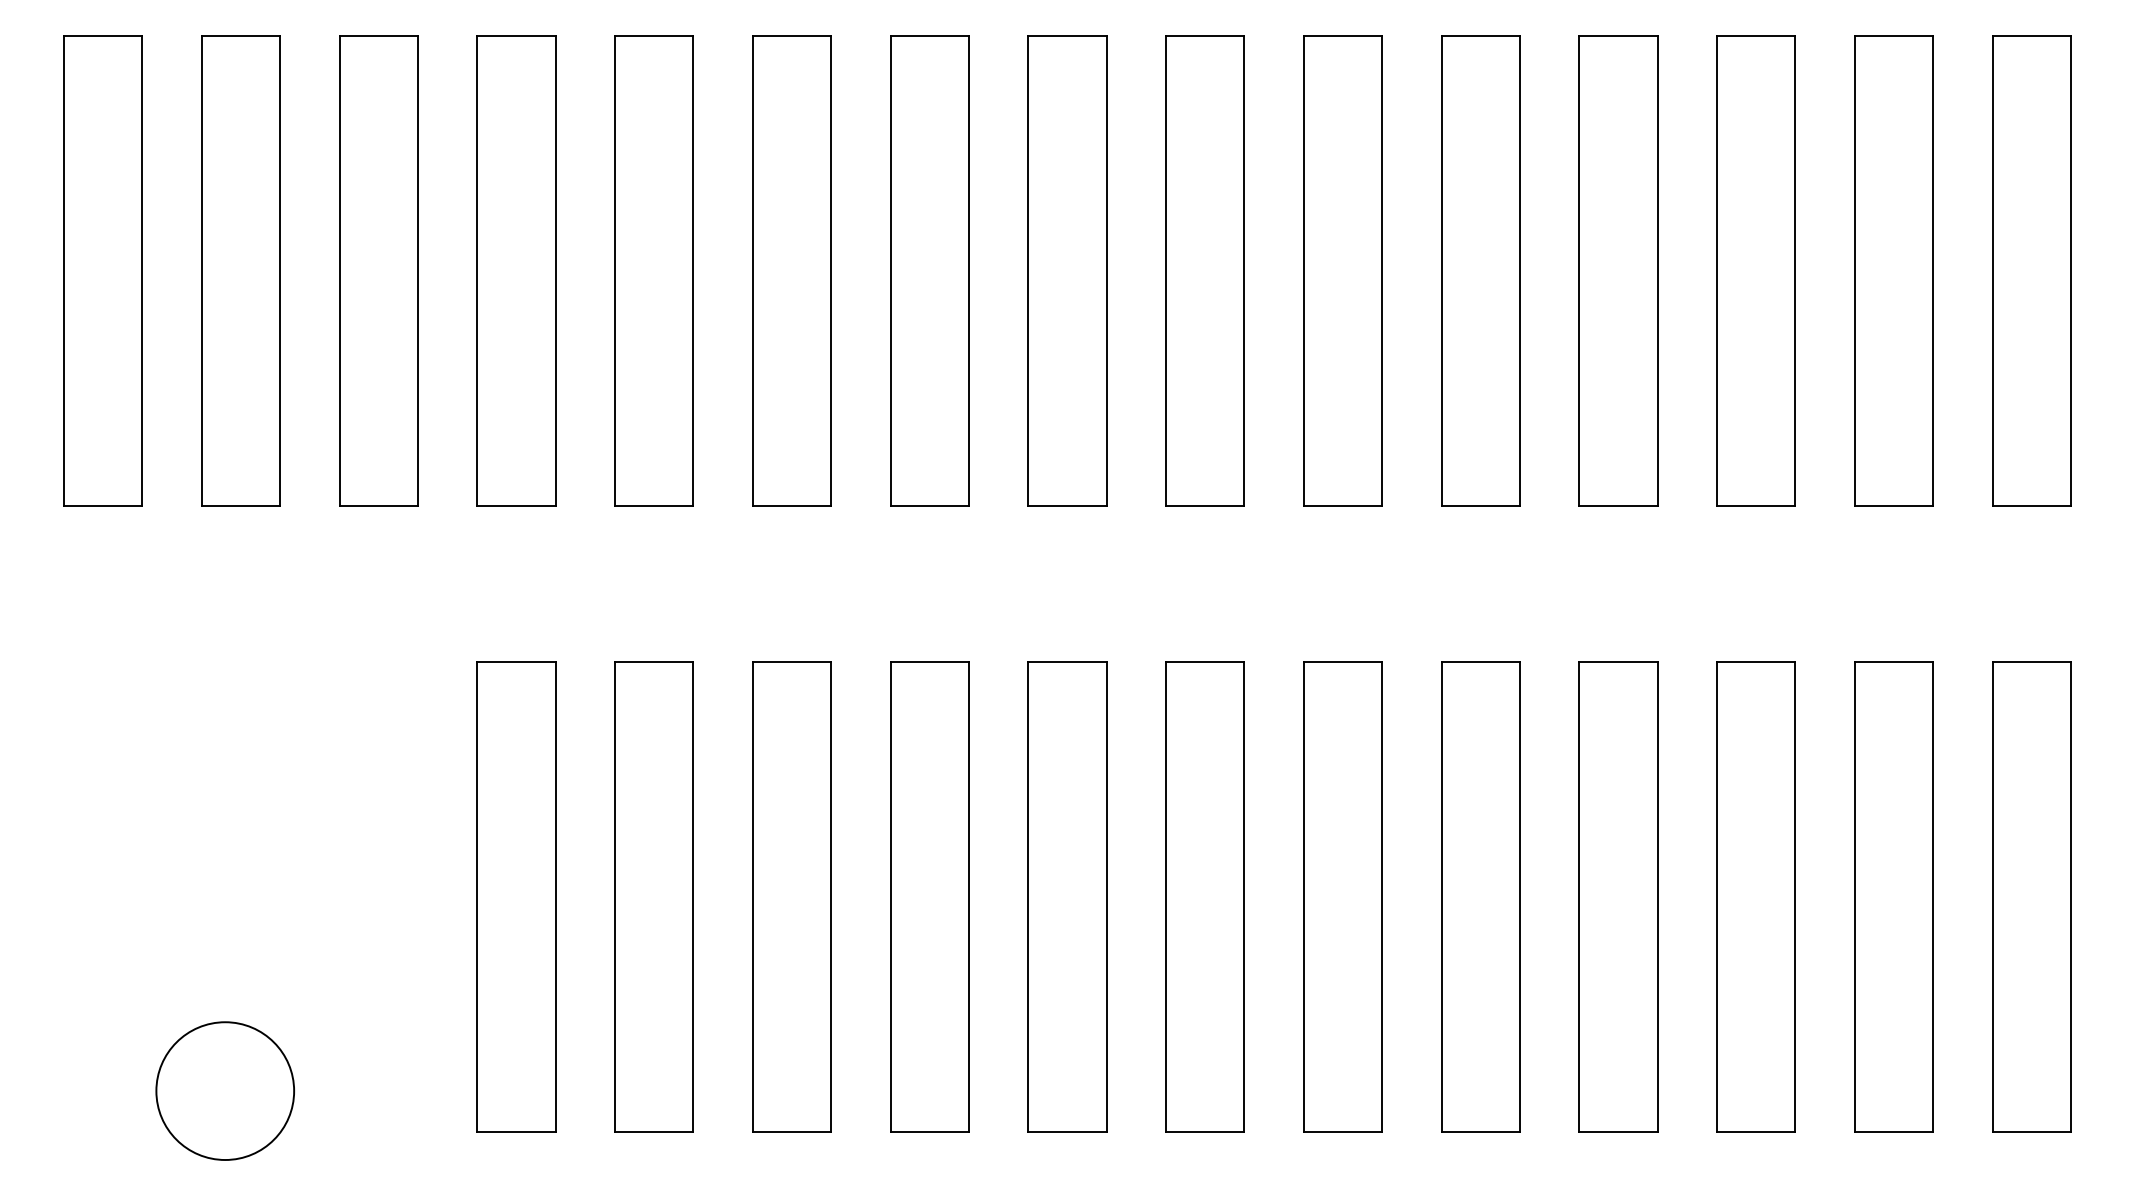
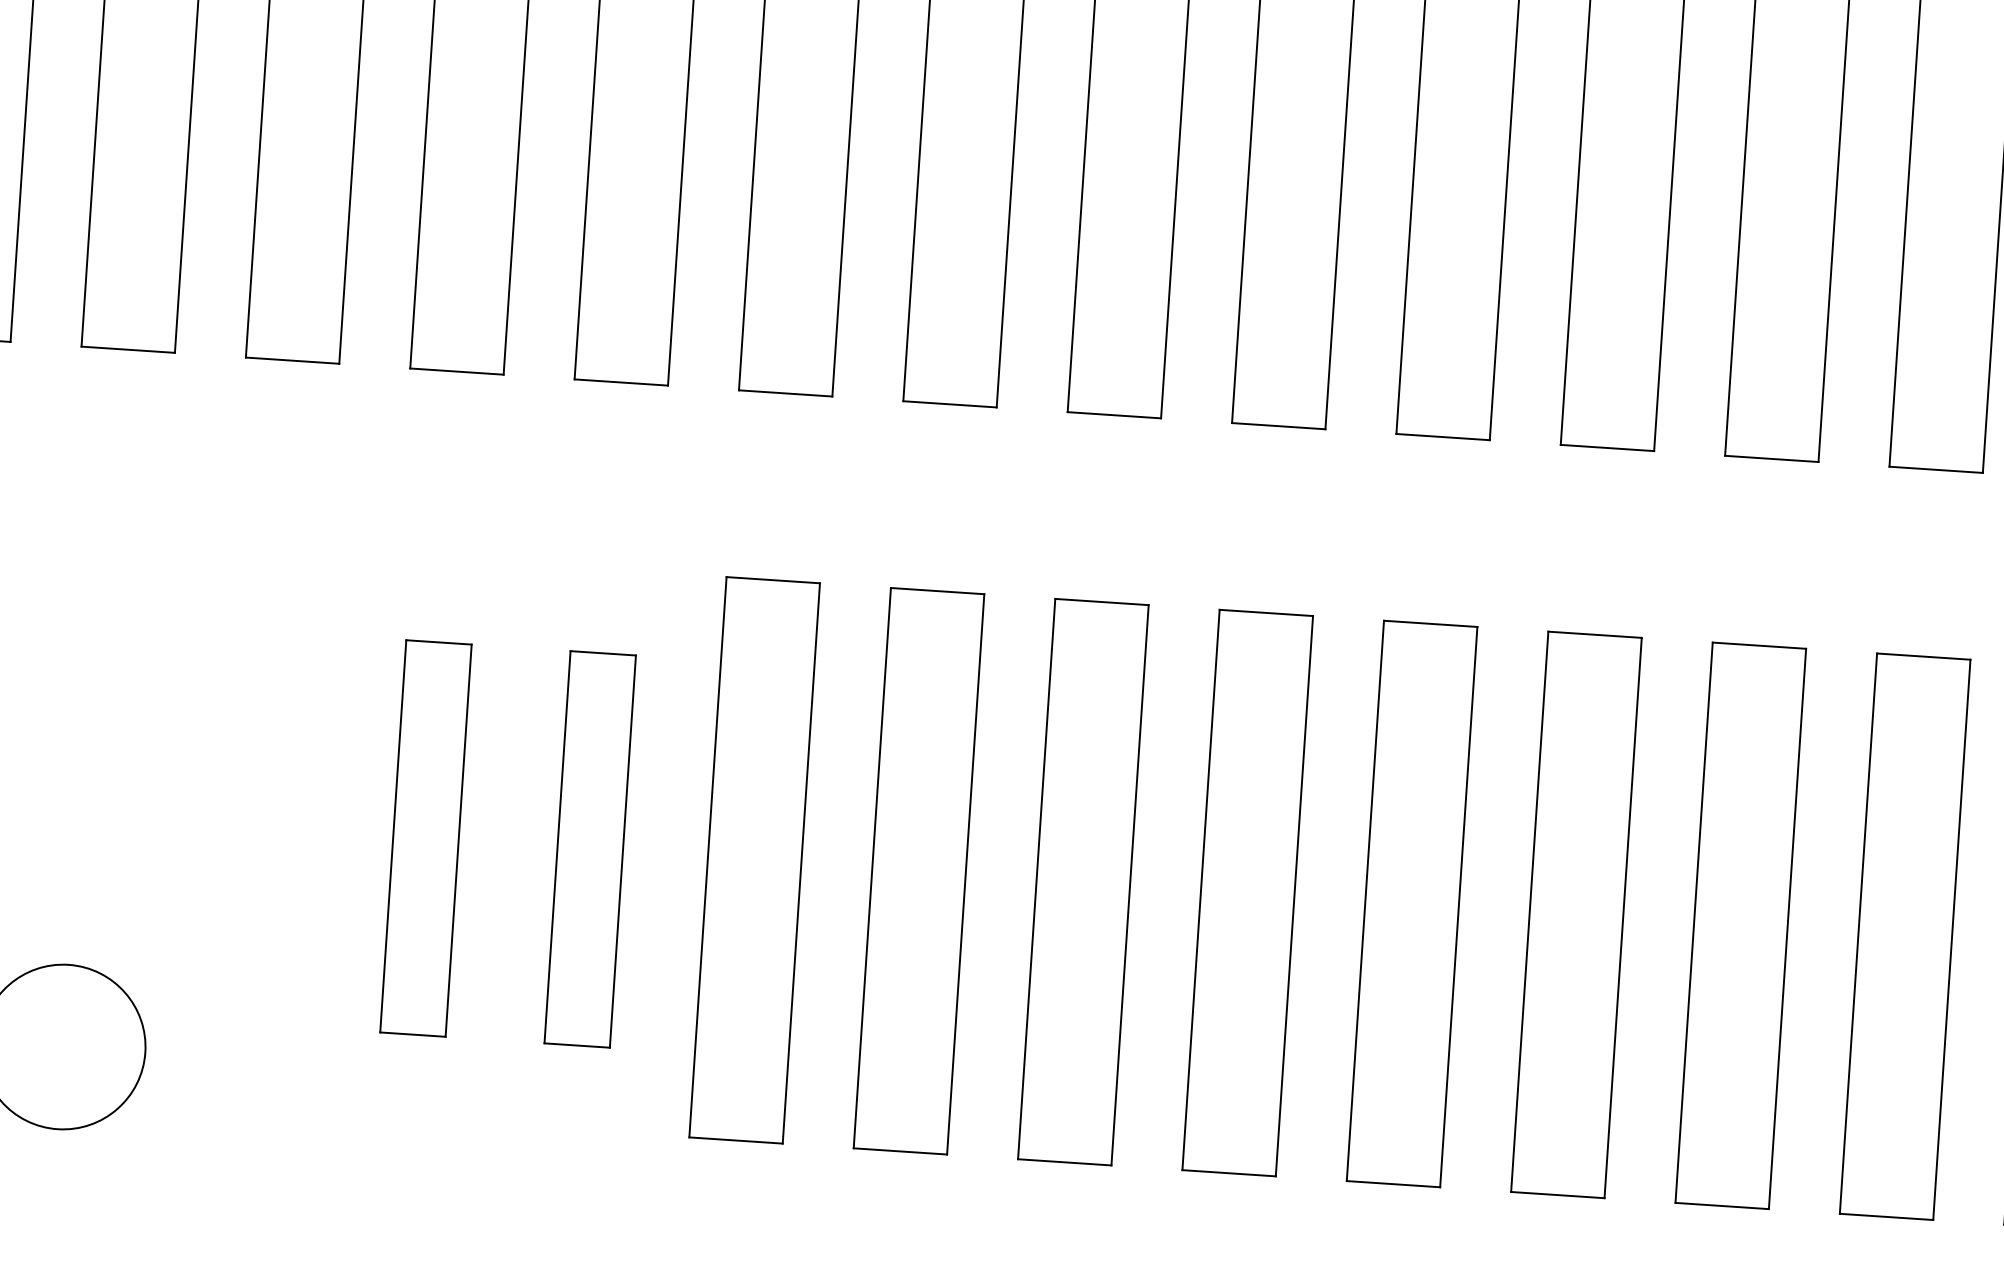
part: (516, 896) -> (426, 837), size x0.7
part: (653, 896) -> (589, 848), size x0.7

